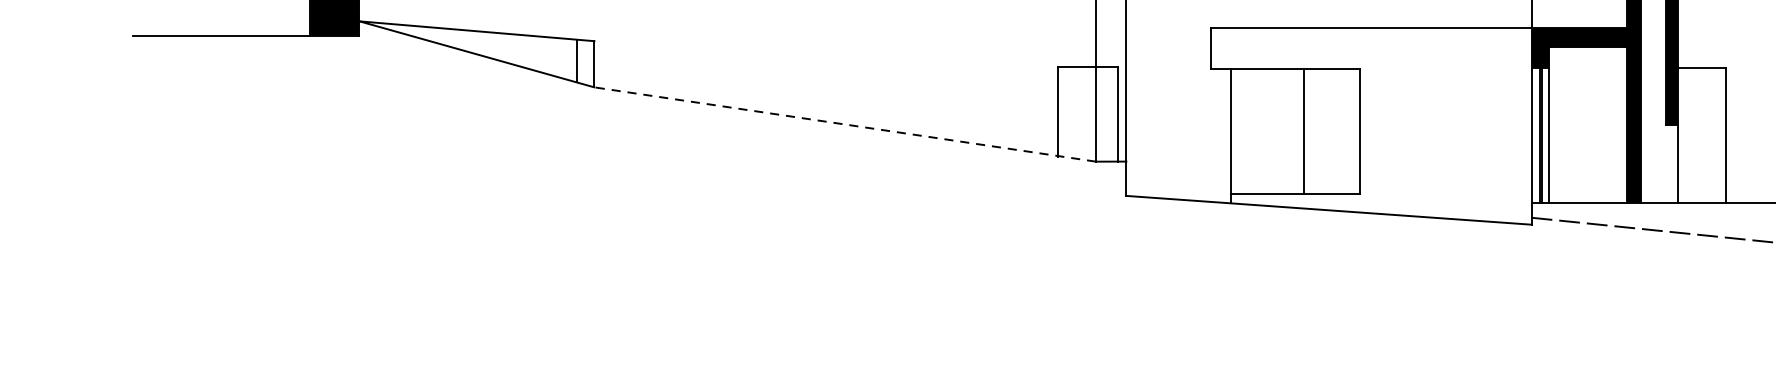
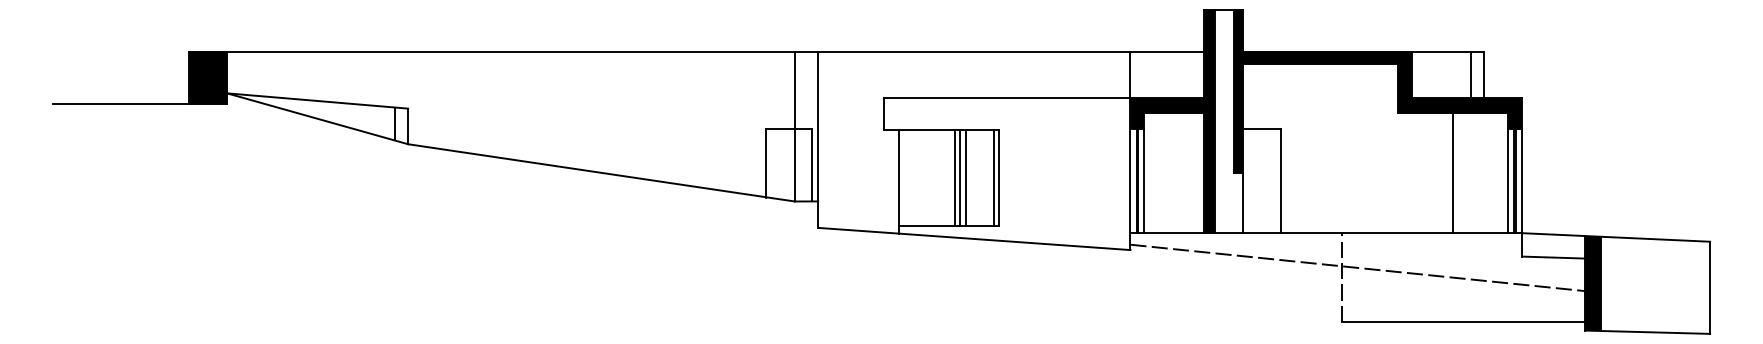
line: (843, 124) -> (600, 172), dashed -> solid
line: (1309, 130) -> (959, 177), added
line: (1317, 130) -> (965, 177), added
line: (1353, 130) -> (993, 177), added

